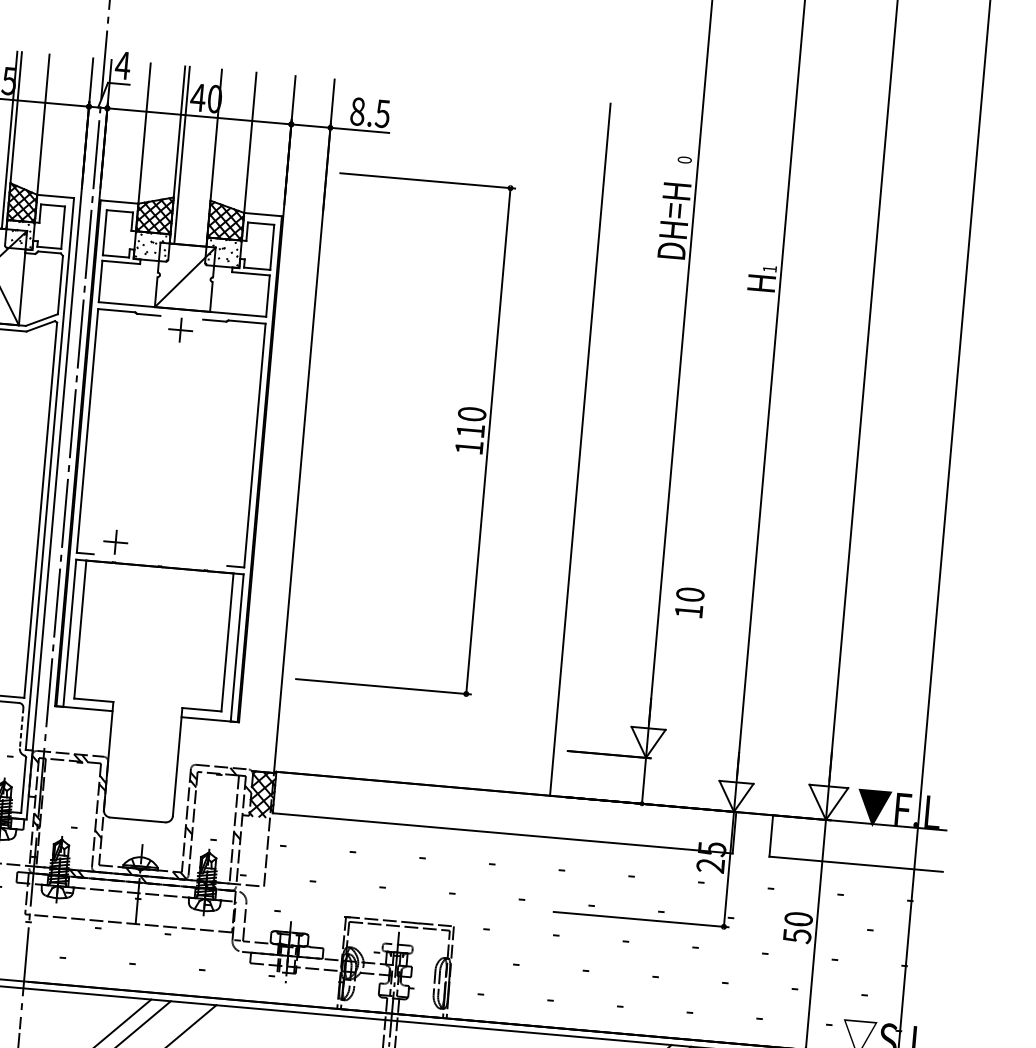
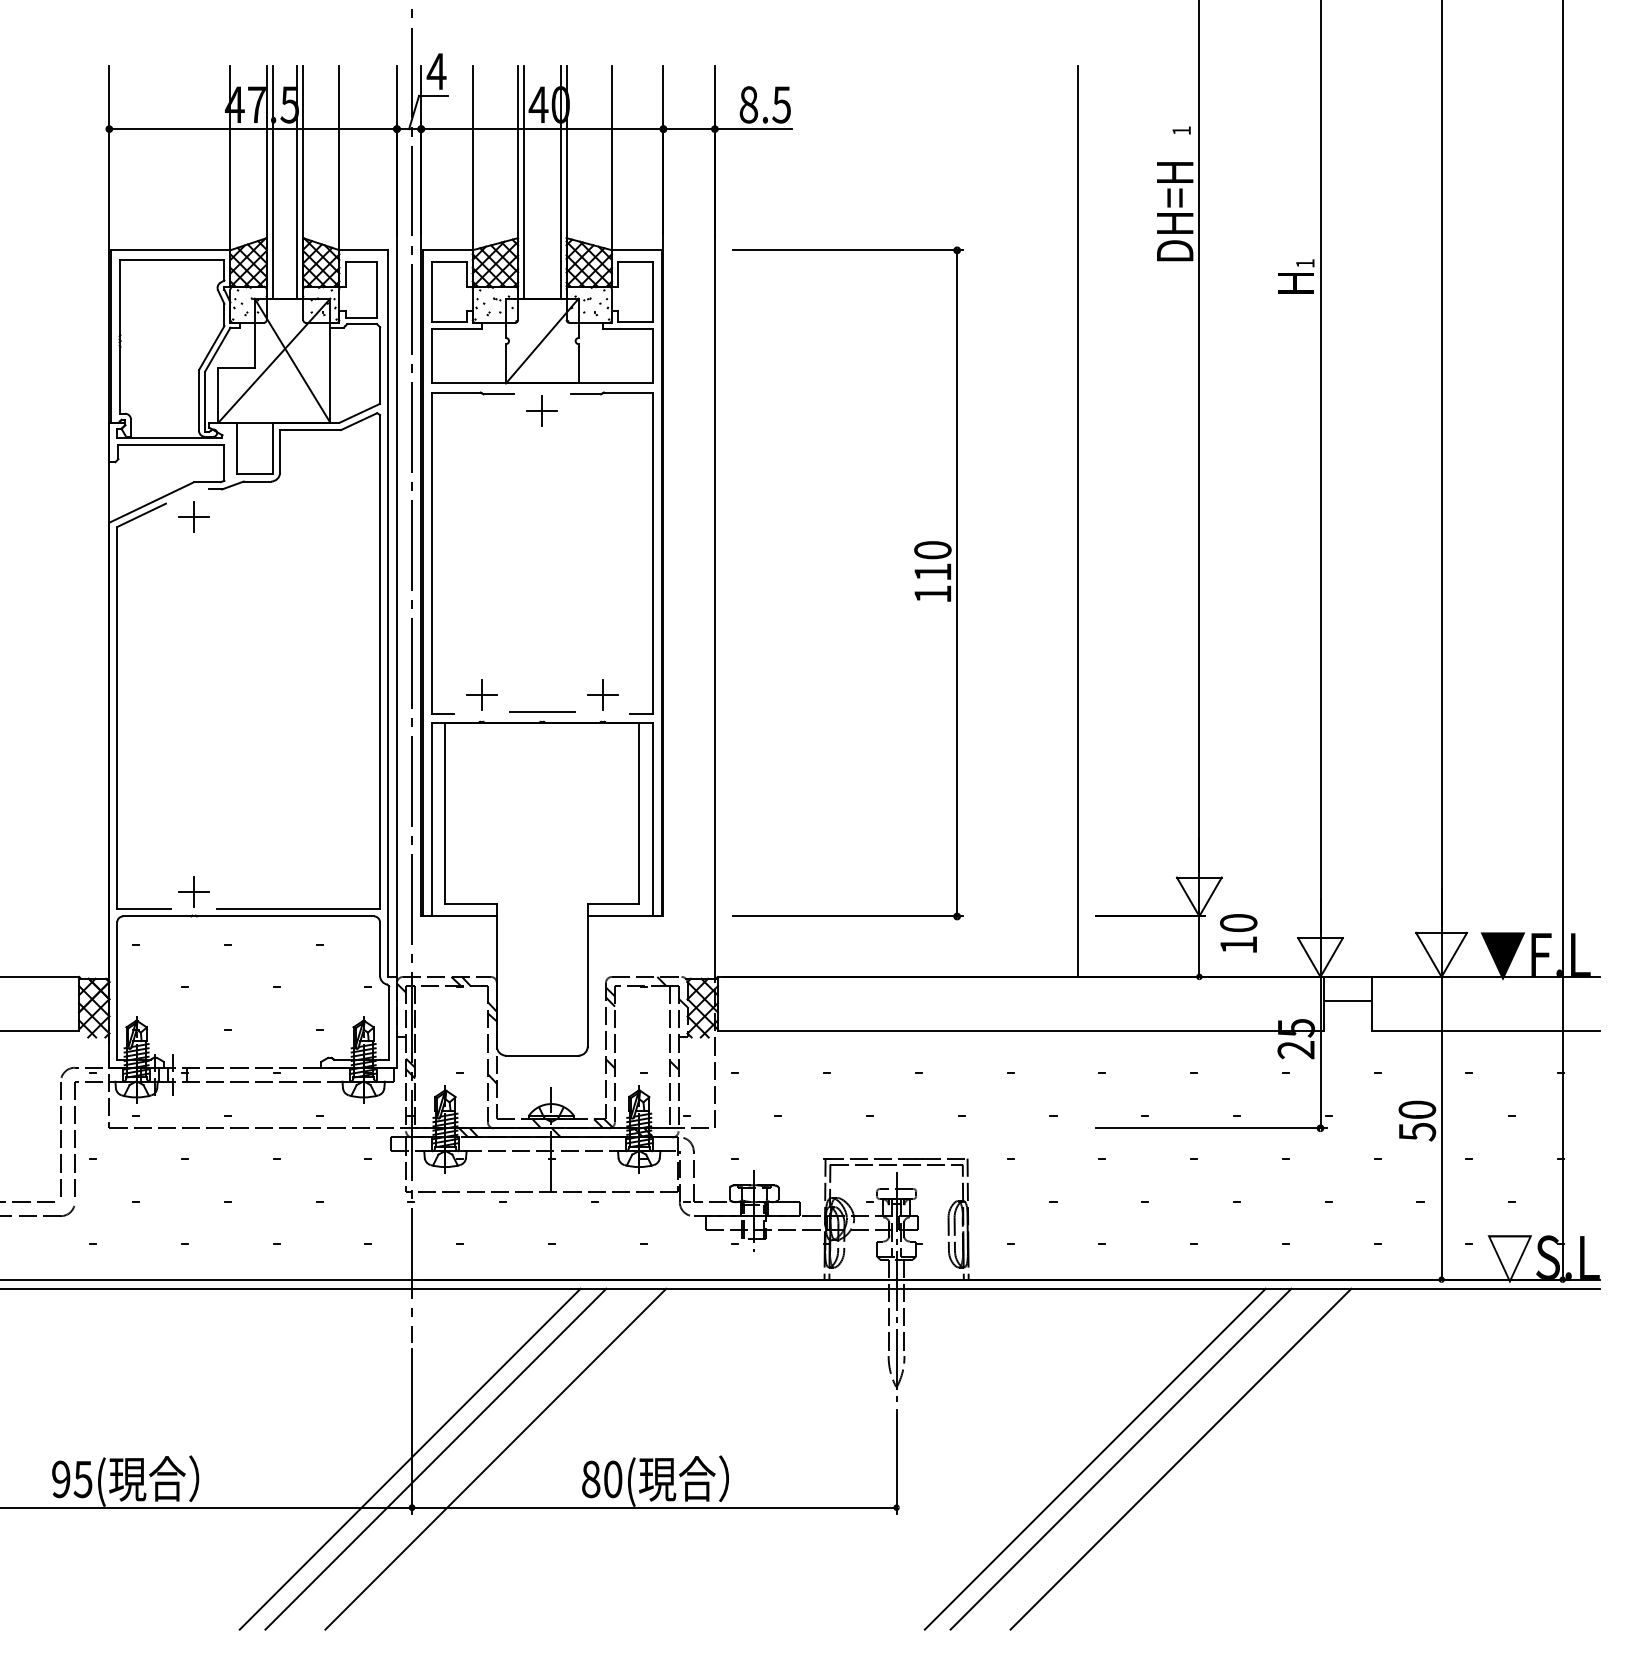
line: (209, 157) -> (560, 181), added
text: (684, 159) -> (1181, 130), 0 -> 1
part: (455, 445) -> (914, 592), moved
part: (207, 549) -> (602, 694), added
line: (160, 558) -> (541, 711), added
text: (689, 602) -> (1238, 933), moved
line: (21, 728) -> (380, 949), dashed -> solid
line: (752, 832) -> (1347, 1001), added

